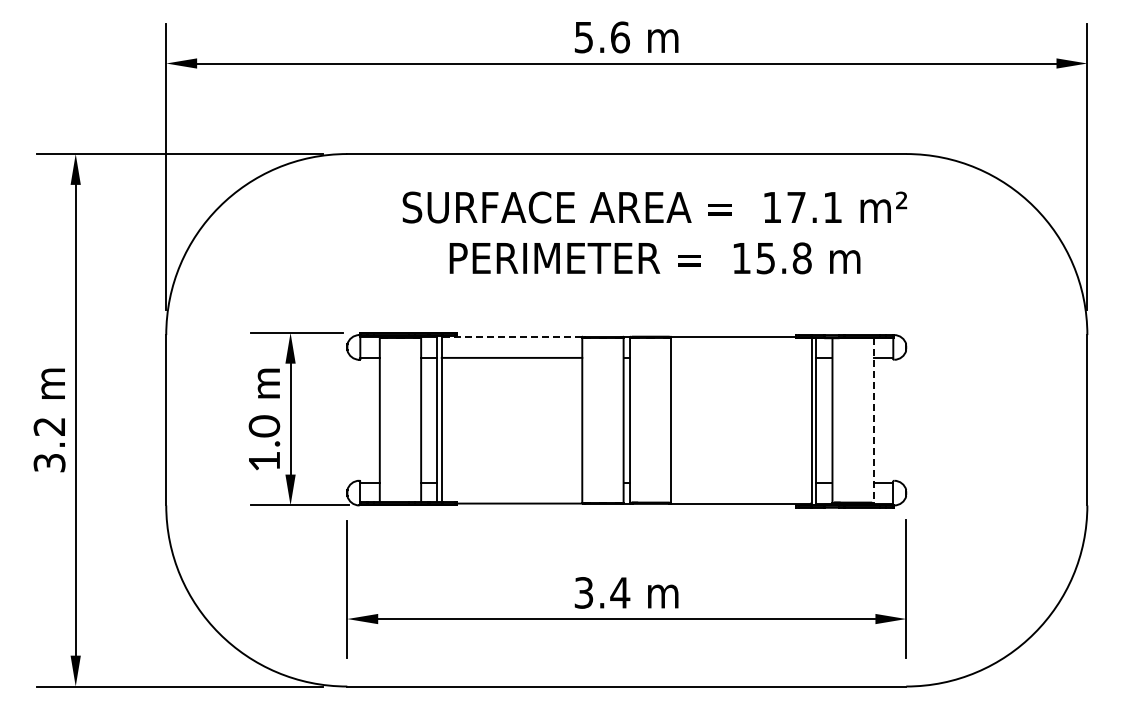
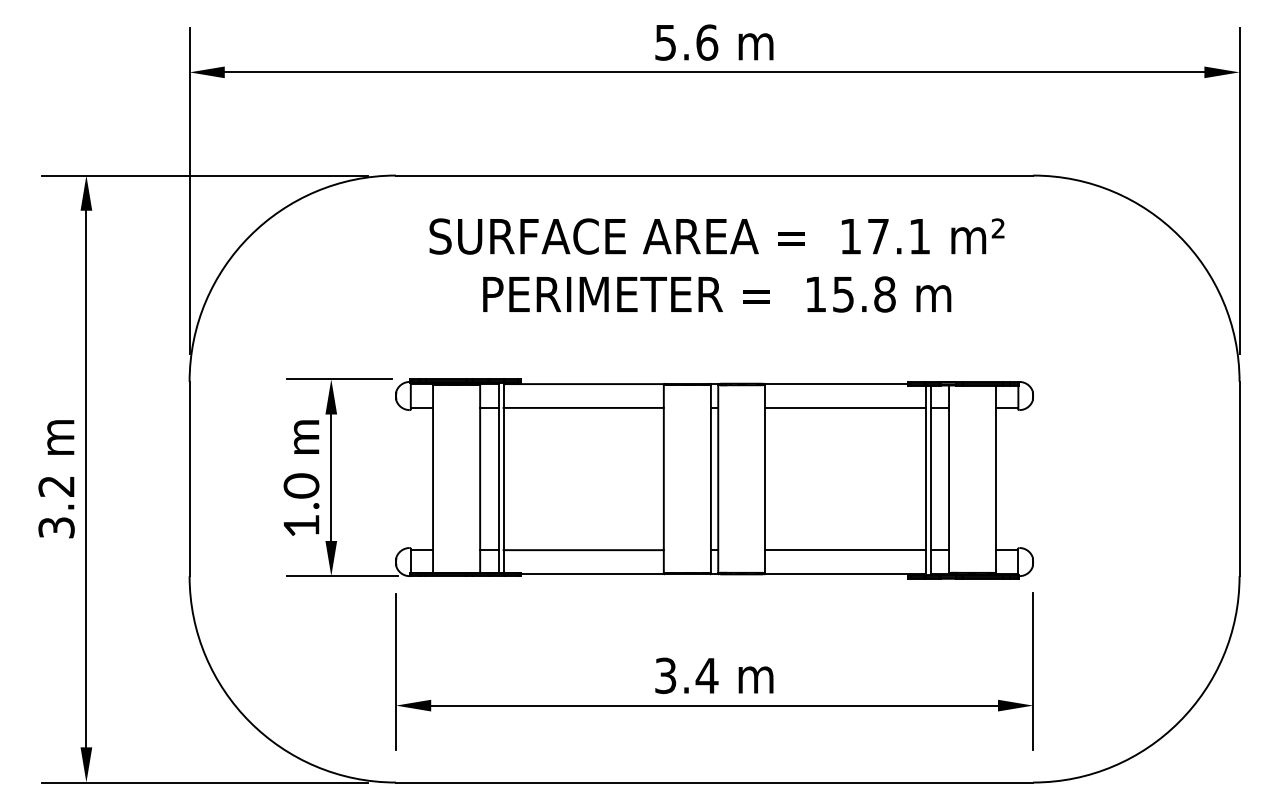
text: (654, 232) -> (716, 265), moved
line: (512, 336) -> (584, 383), dashed -> solid
line: (741, 357) -> (845, 407), added
line: (873, 420) -> (995, 479), dashed -> solid
line: (511, 482) -> (583, 549), added
line: (741, 482) -> (845, 549), added

